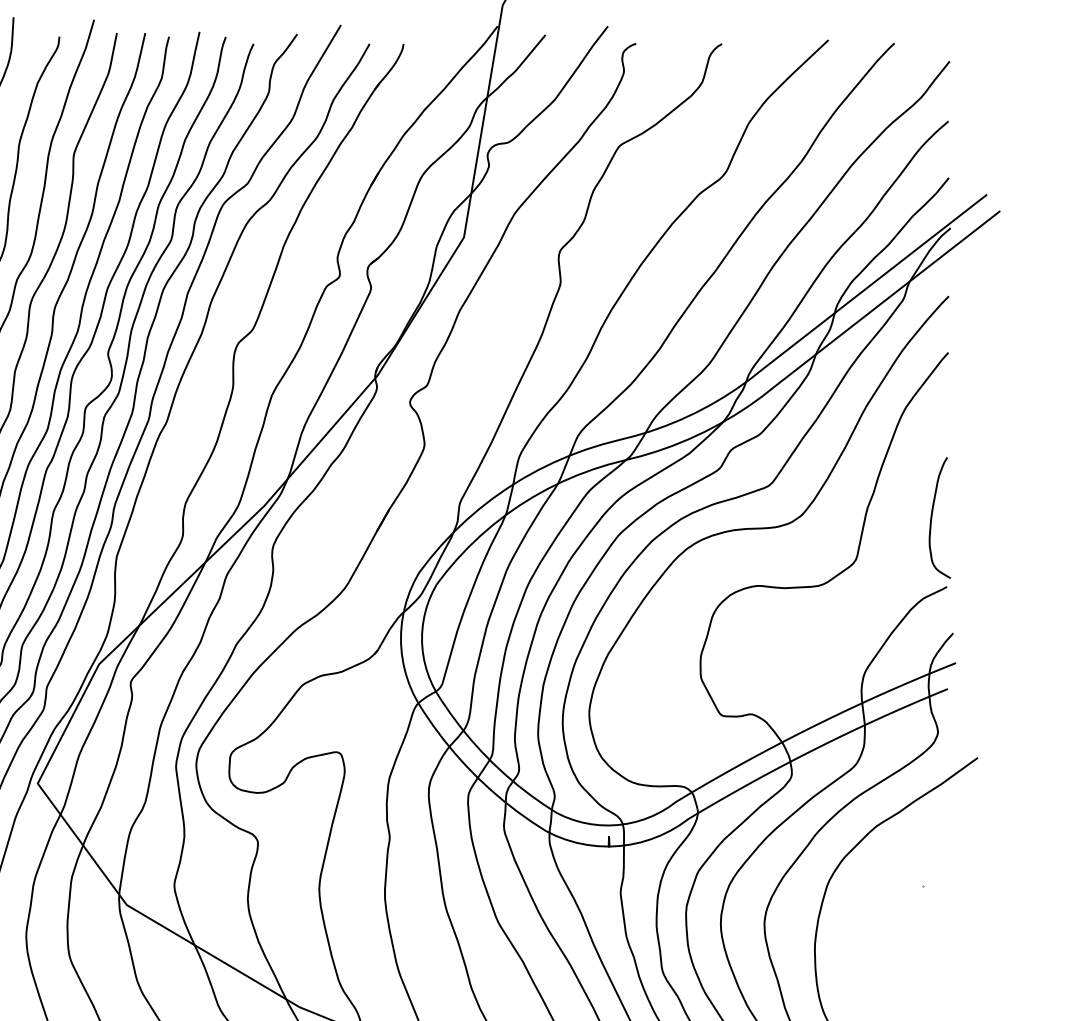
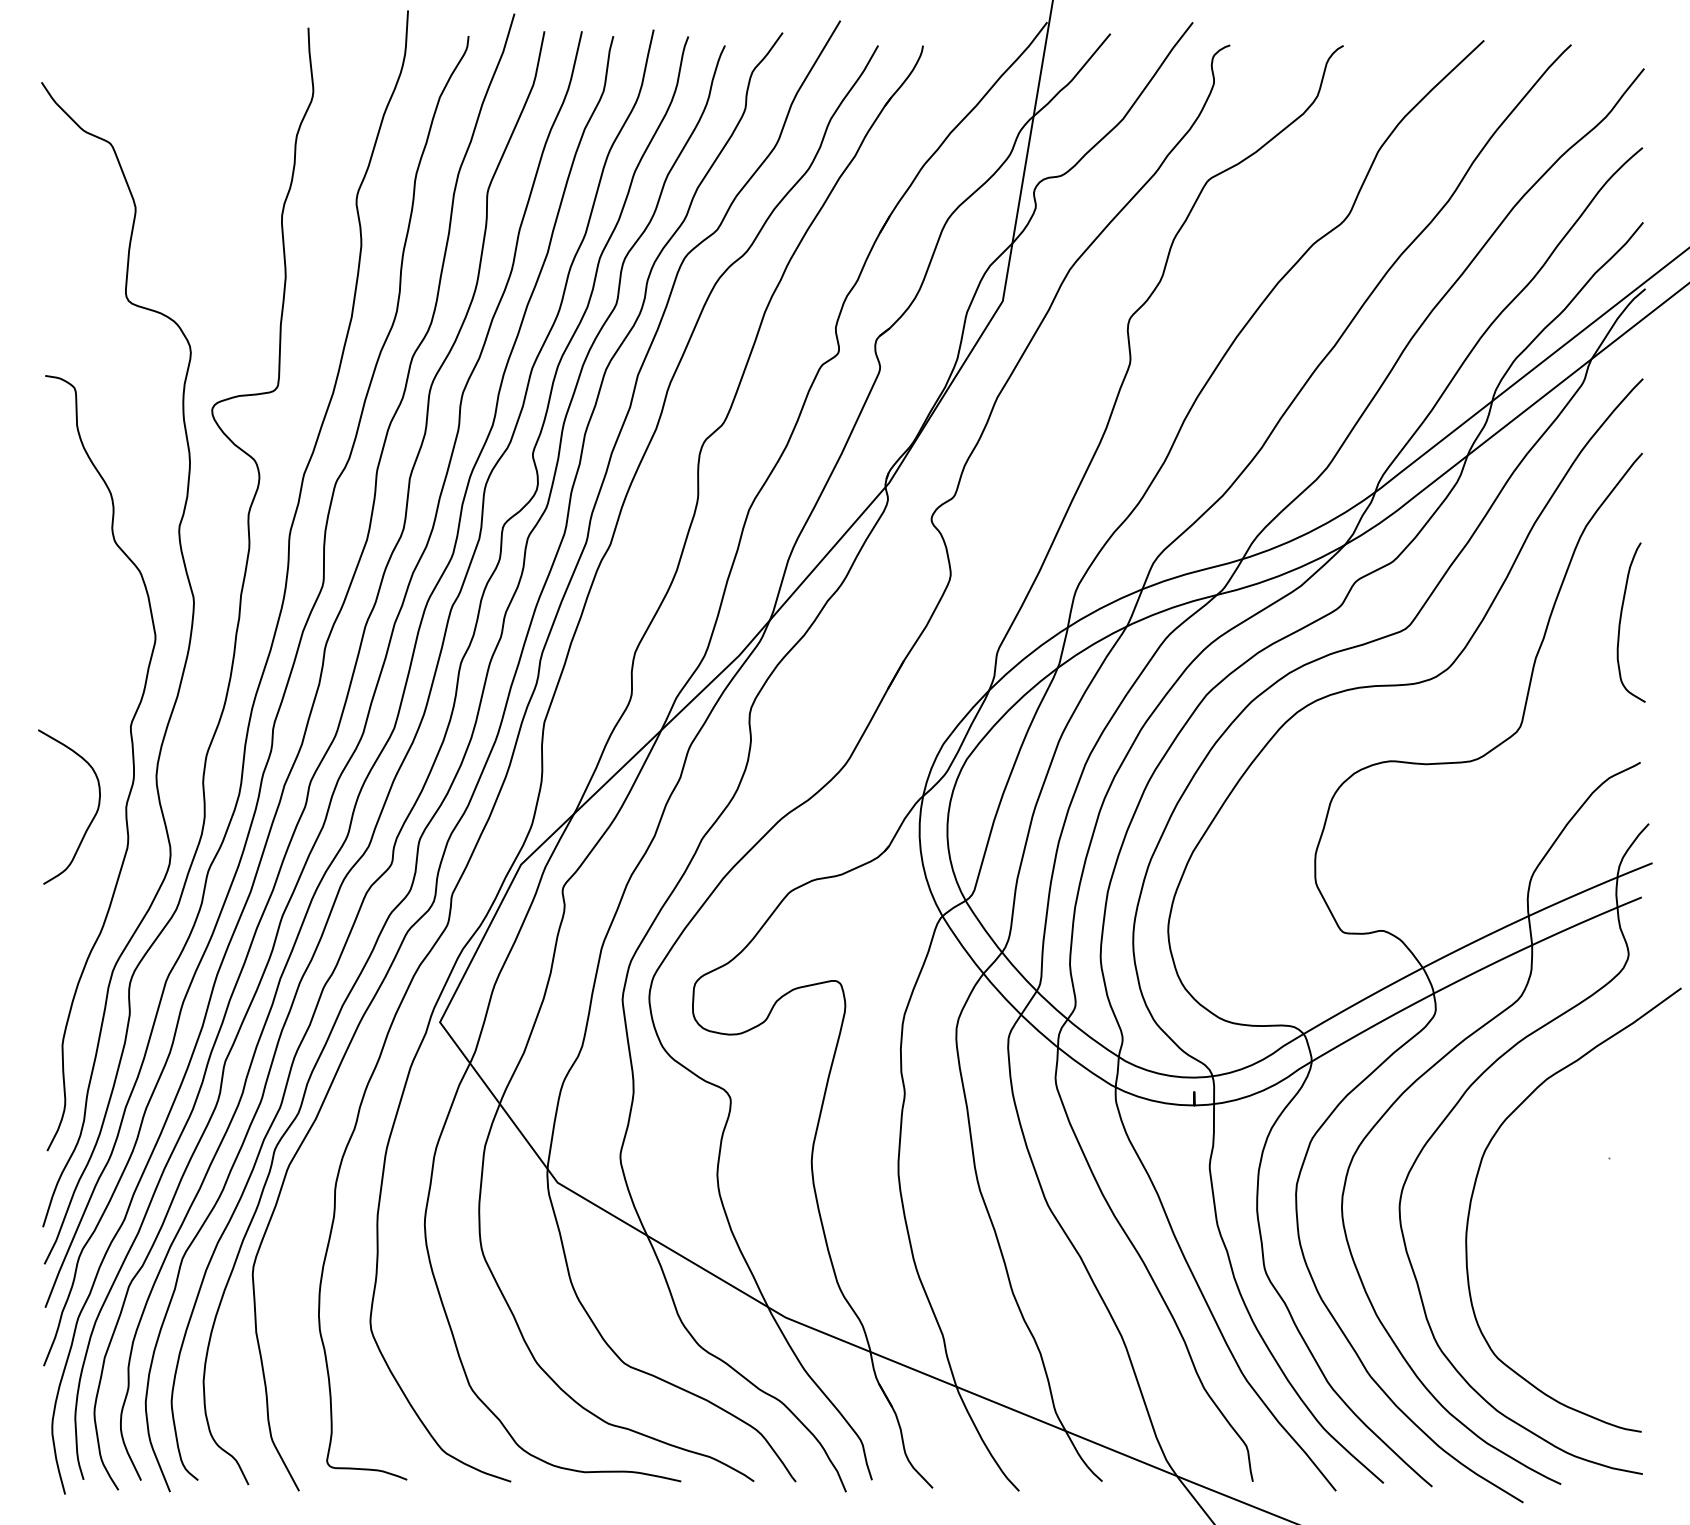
curve: (932, 516) -> (1621, 620), moved

